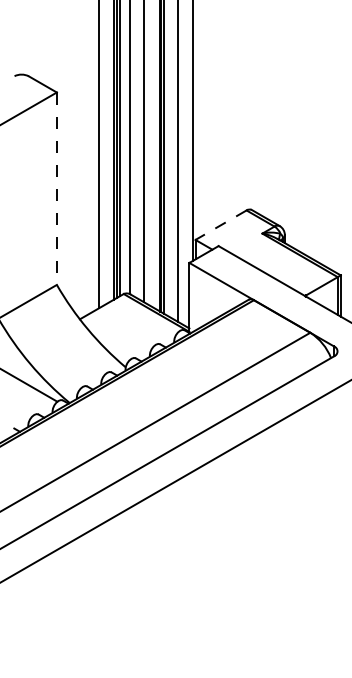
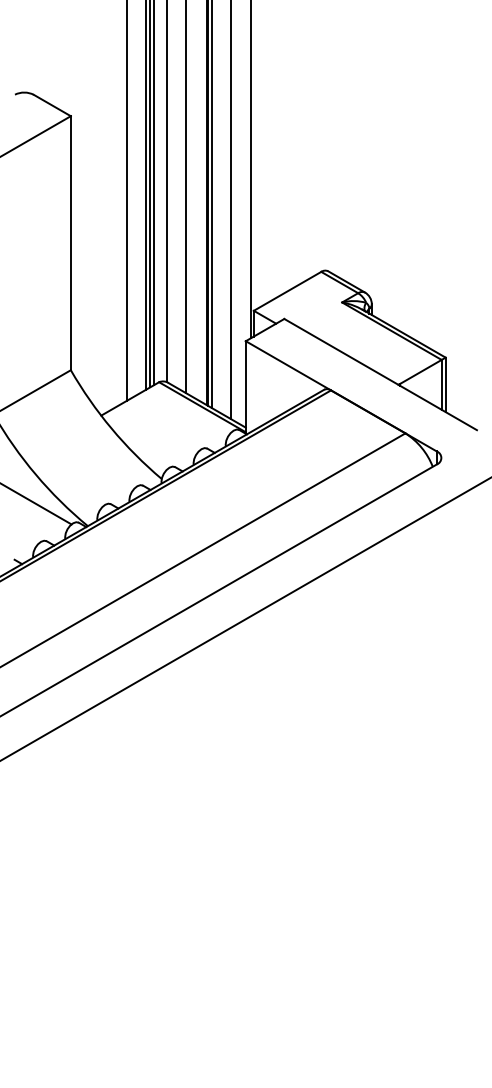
line: (56, 188) -> (70, 243), dashed -> solid
line: (220, 225) -> (287, 291), dashed -> solid

